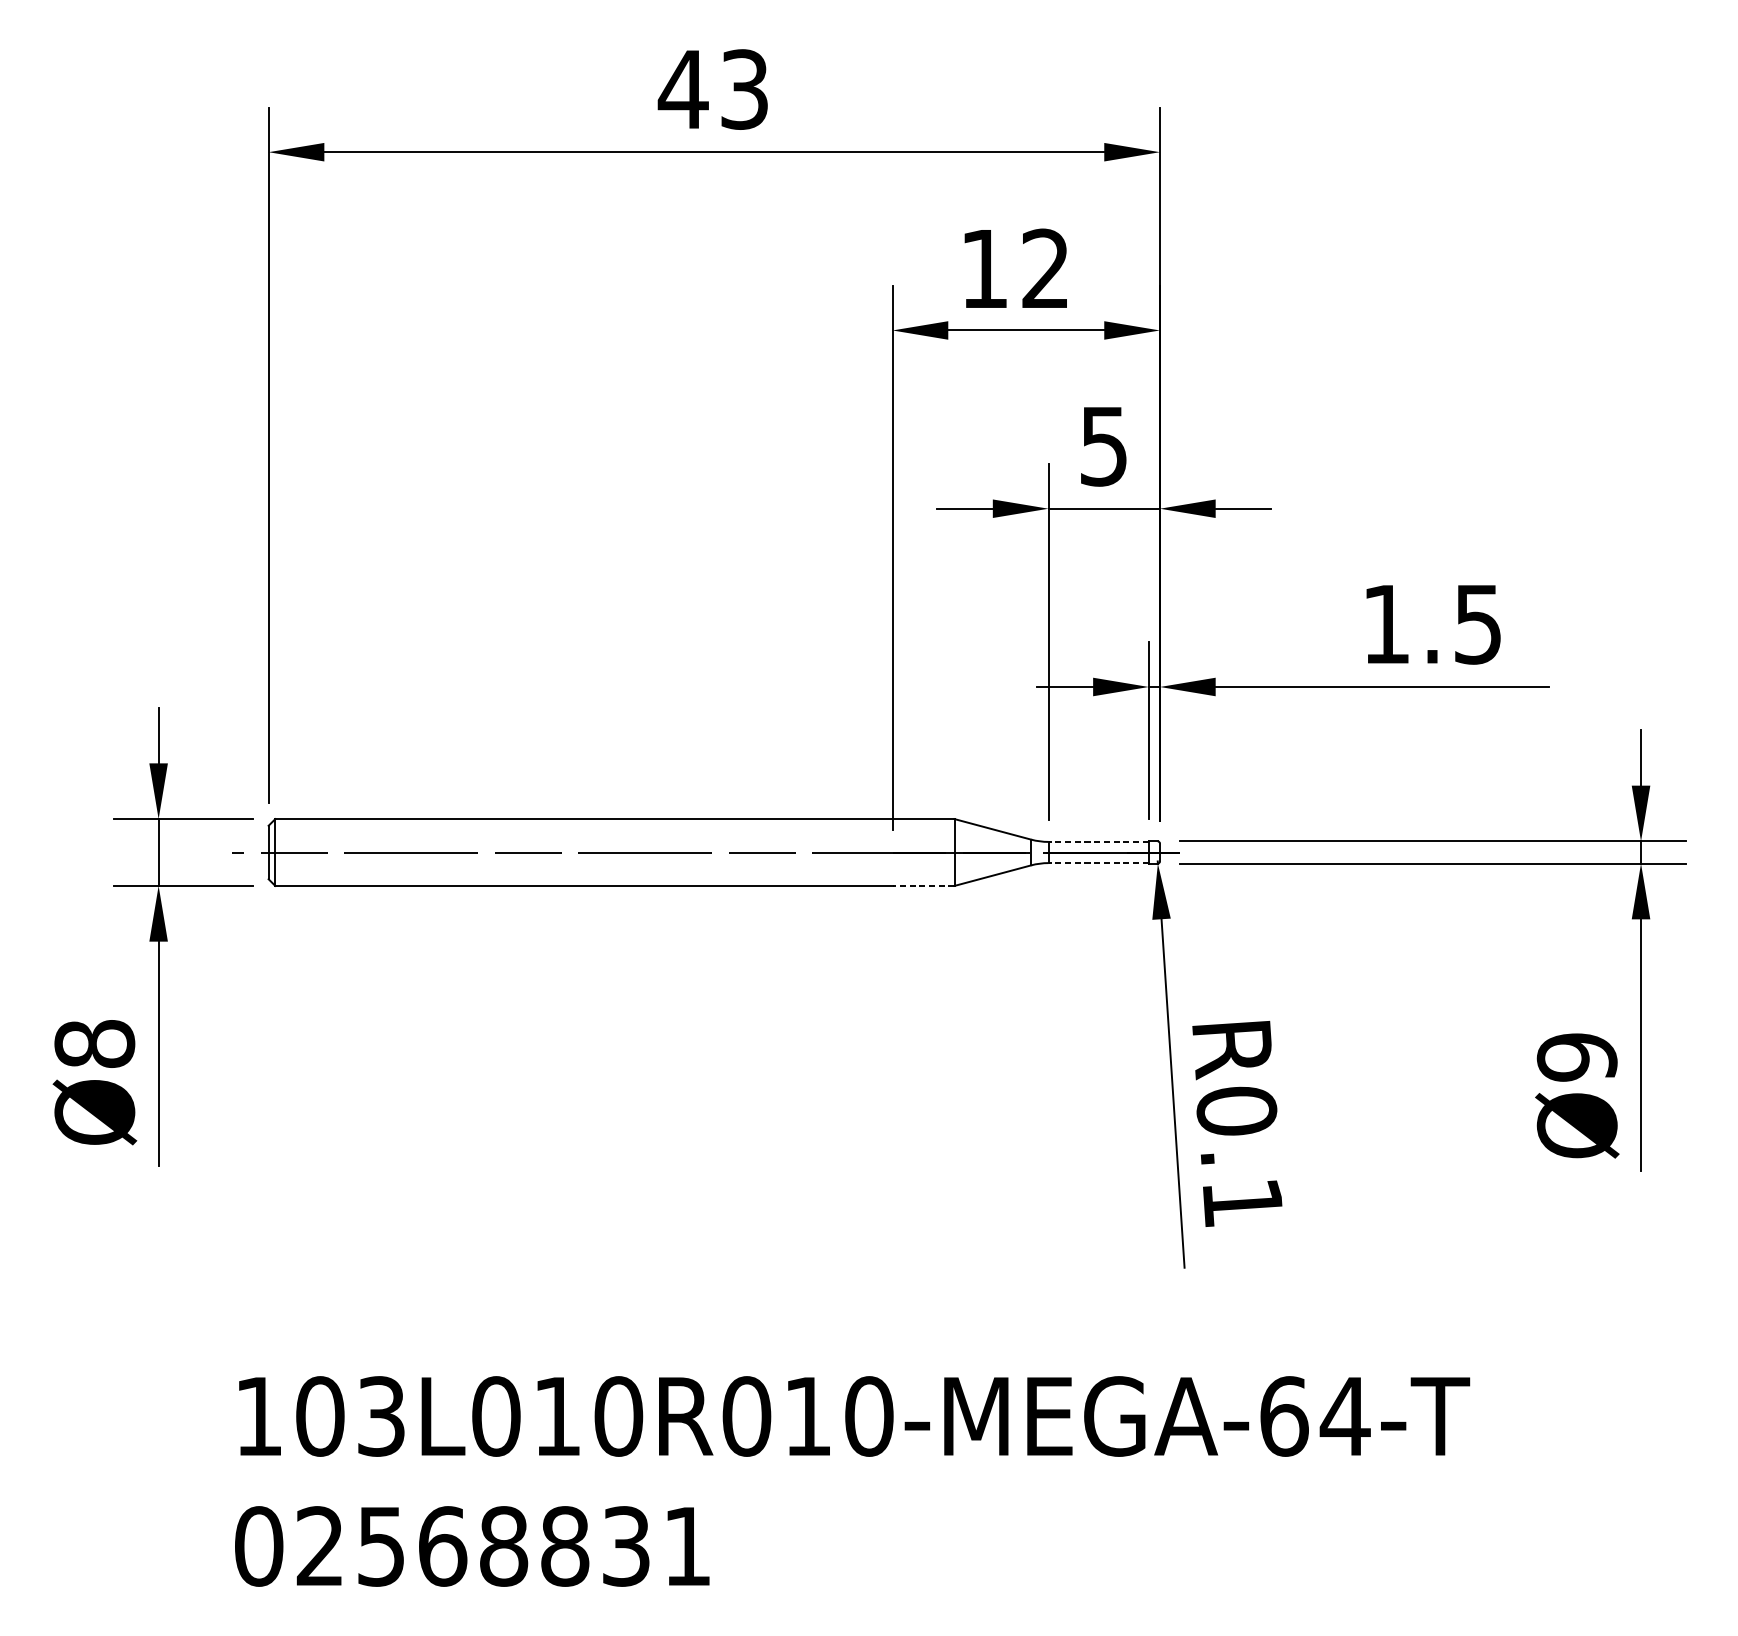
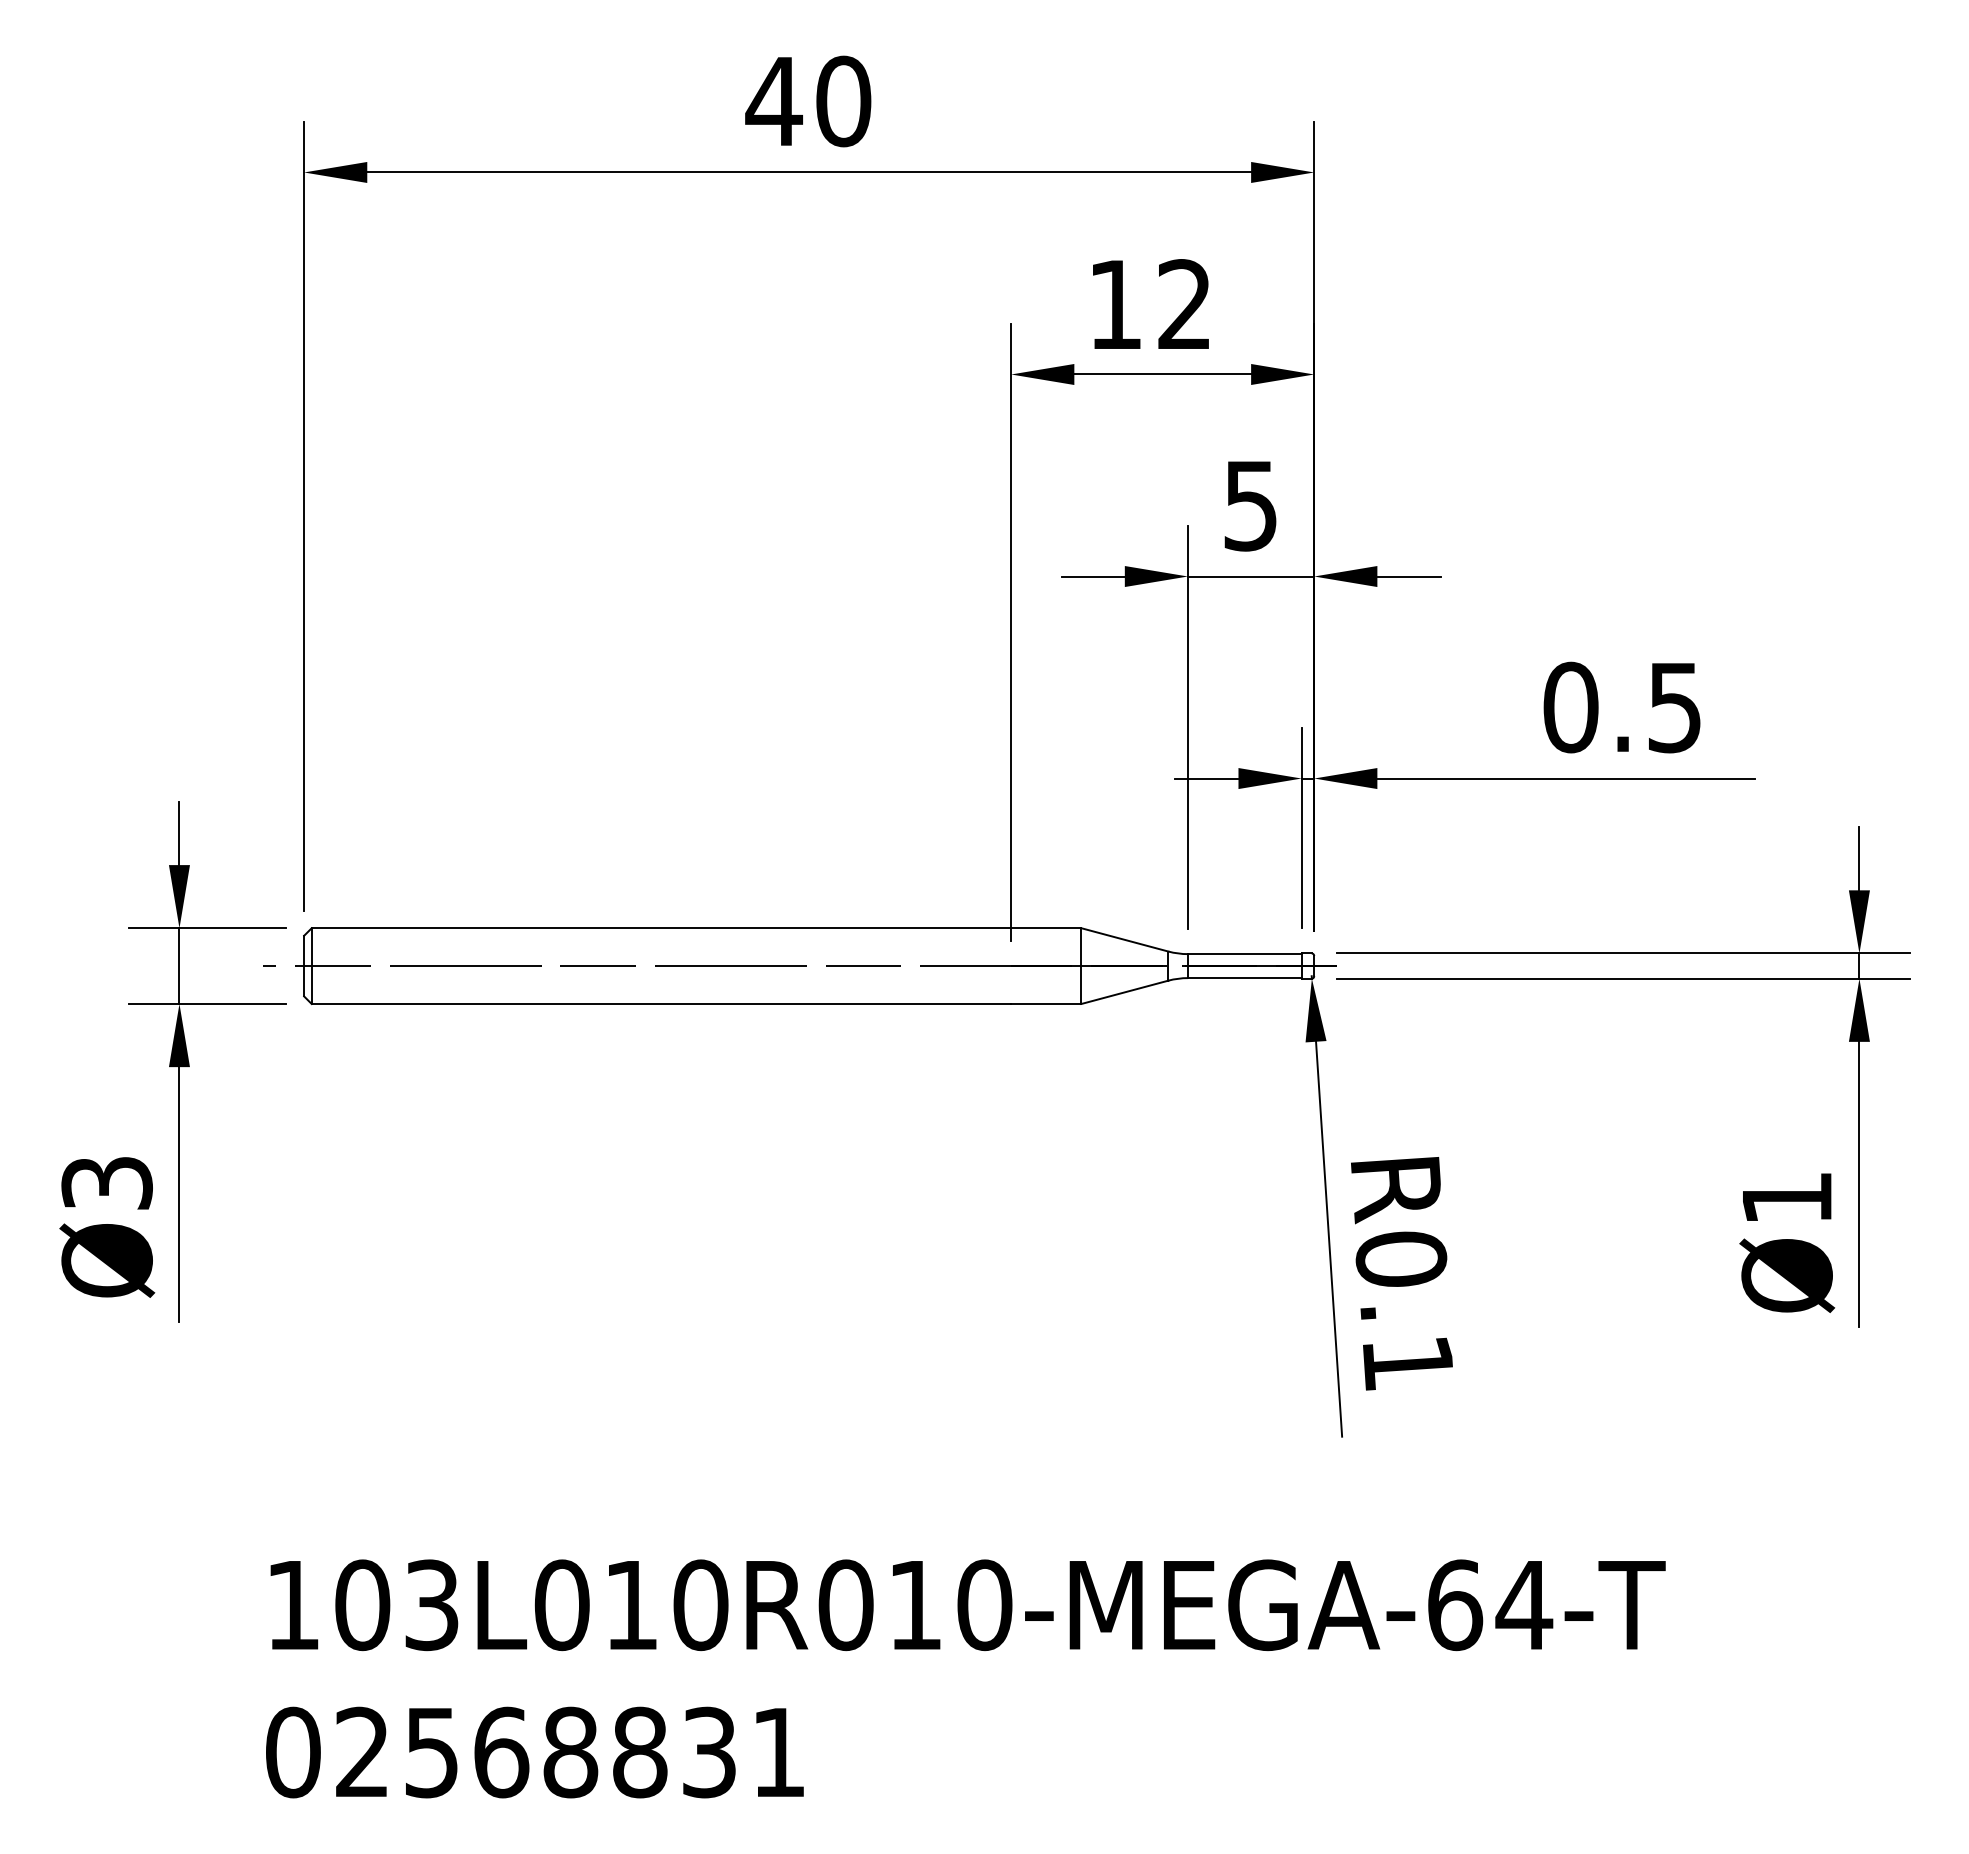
text: (744, 89) -> (843, 101), 43 -> 40
text: (1386, 624) -> (1570, 707), 1.5 -> 0.5
line: (1098, 842) -> (1244, 954), dashed -> solid
line: (1098, 863) -> (1244, 978), dashed -> solid
line: (922, 885) -> (1045, 1003), dashed -> solid
text: (94, 1043) -> (106, 1182), Ø8 -> Ø3
text: (1576, 1057) -> (1786, 1198), Ø9 -> Ø1

